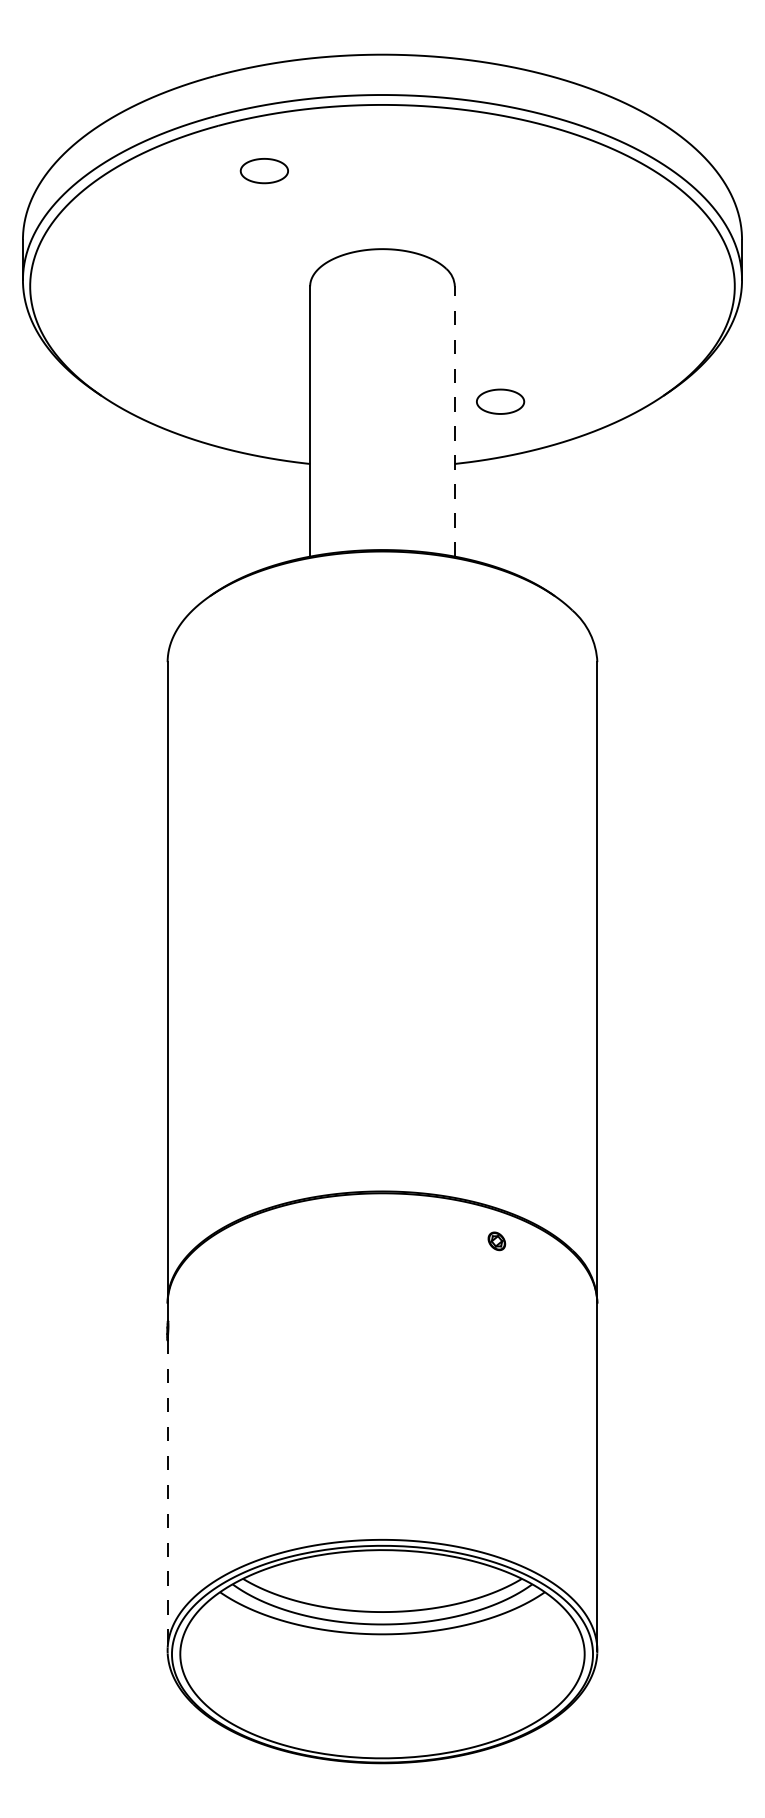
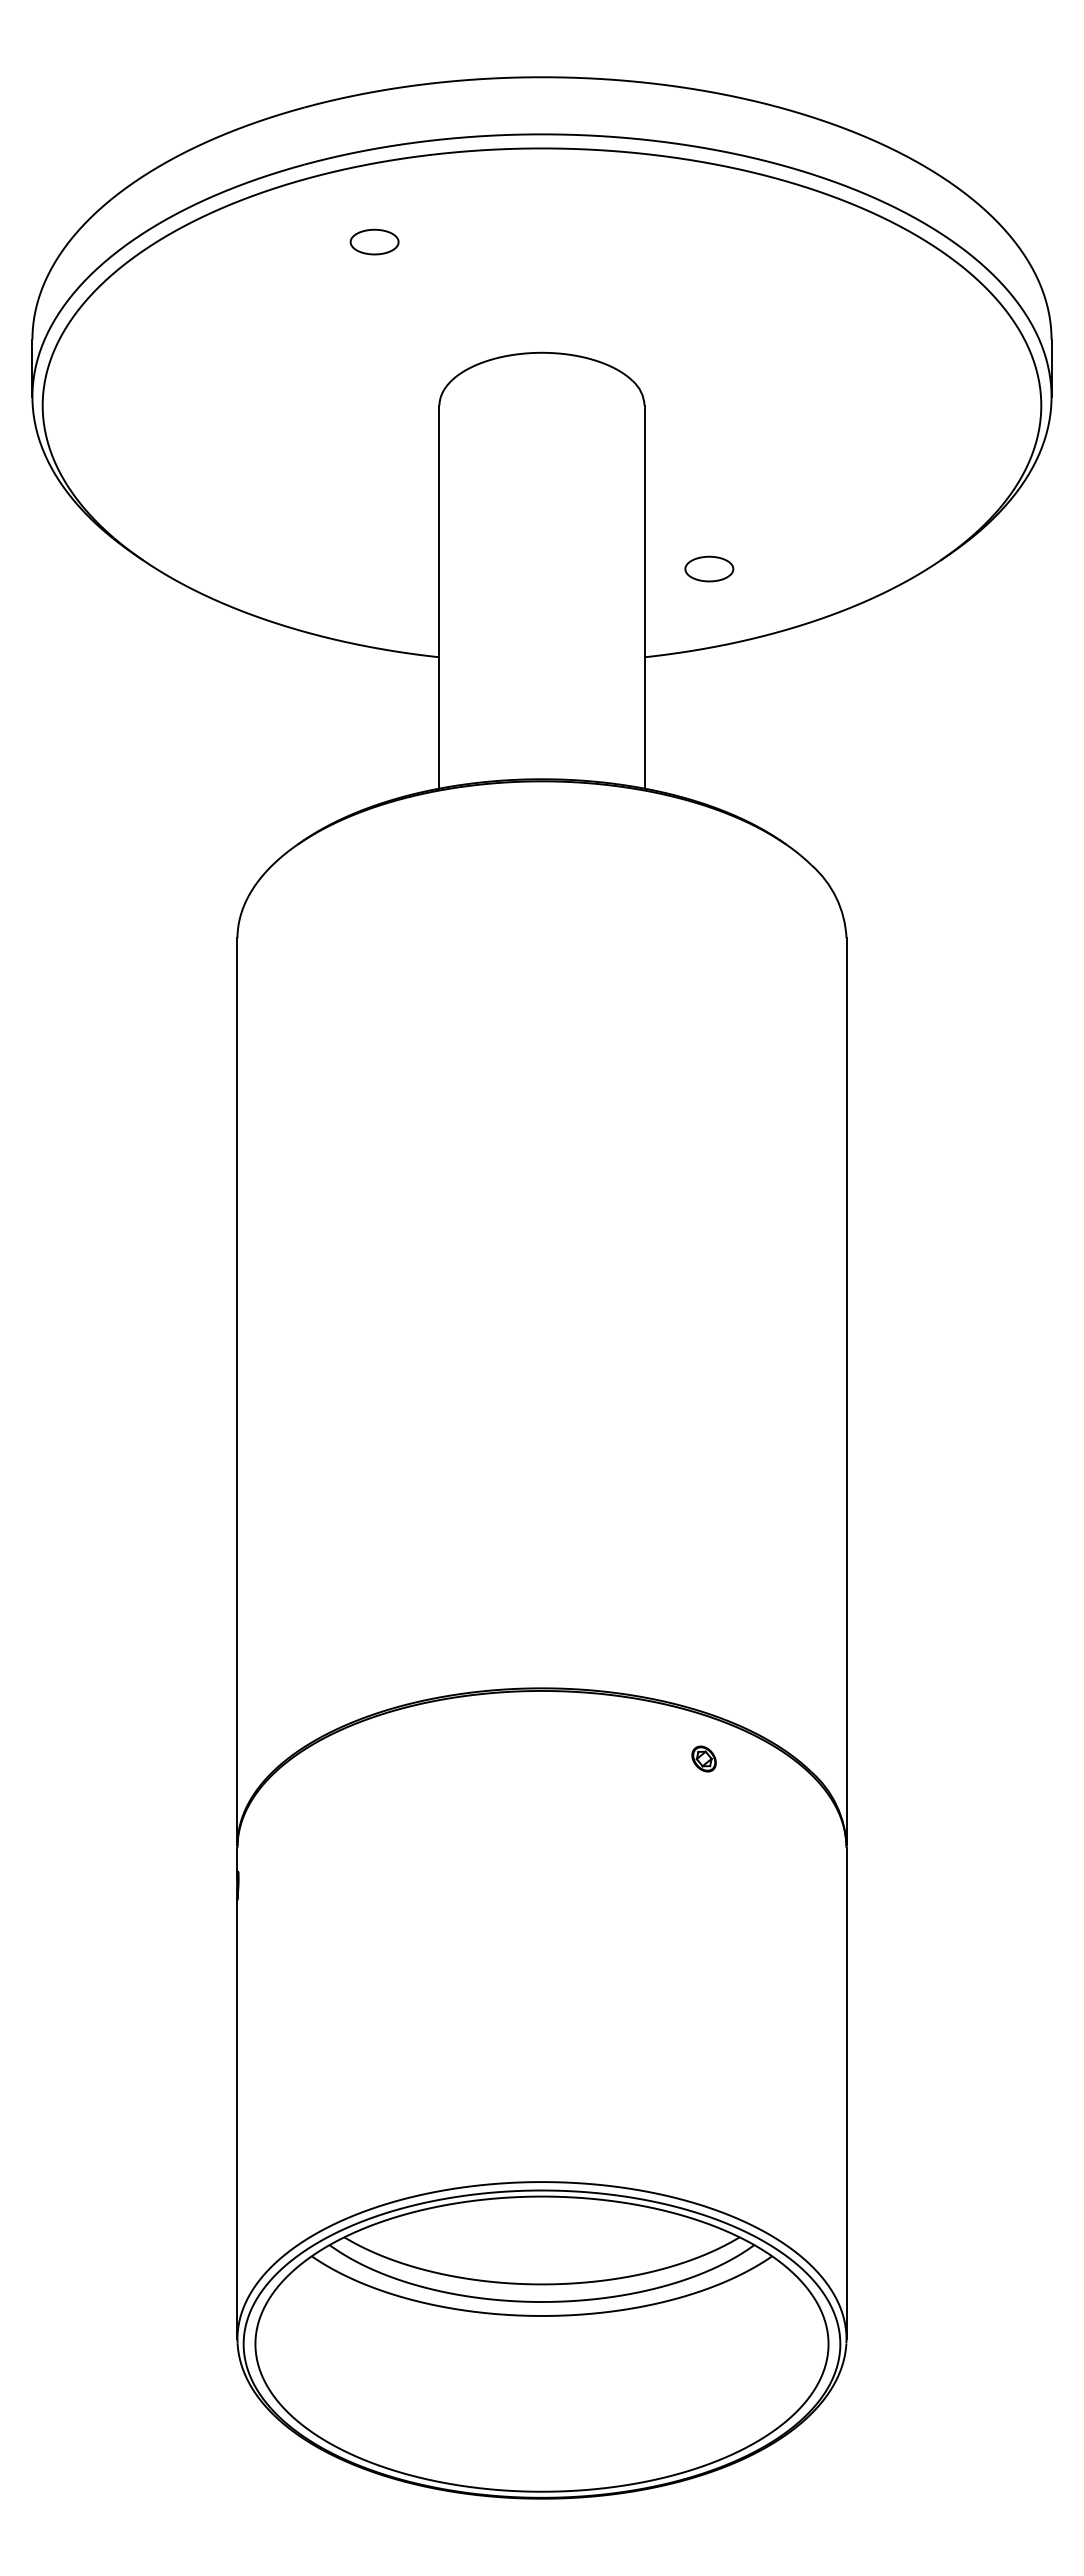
part: (264, 170) -> (374, 241), size x0.71
part: (500, 401) -> (709, 568), size x0.71
line: (454, 421) -> (644, 596), dashed -> solid
line: (167, 1495) -> (237, 2119), dashed -> solid

